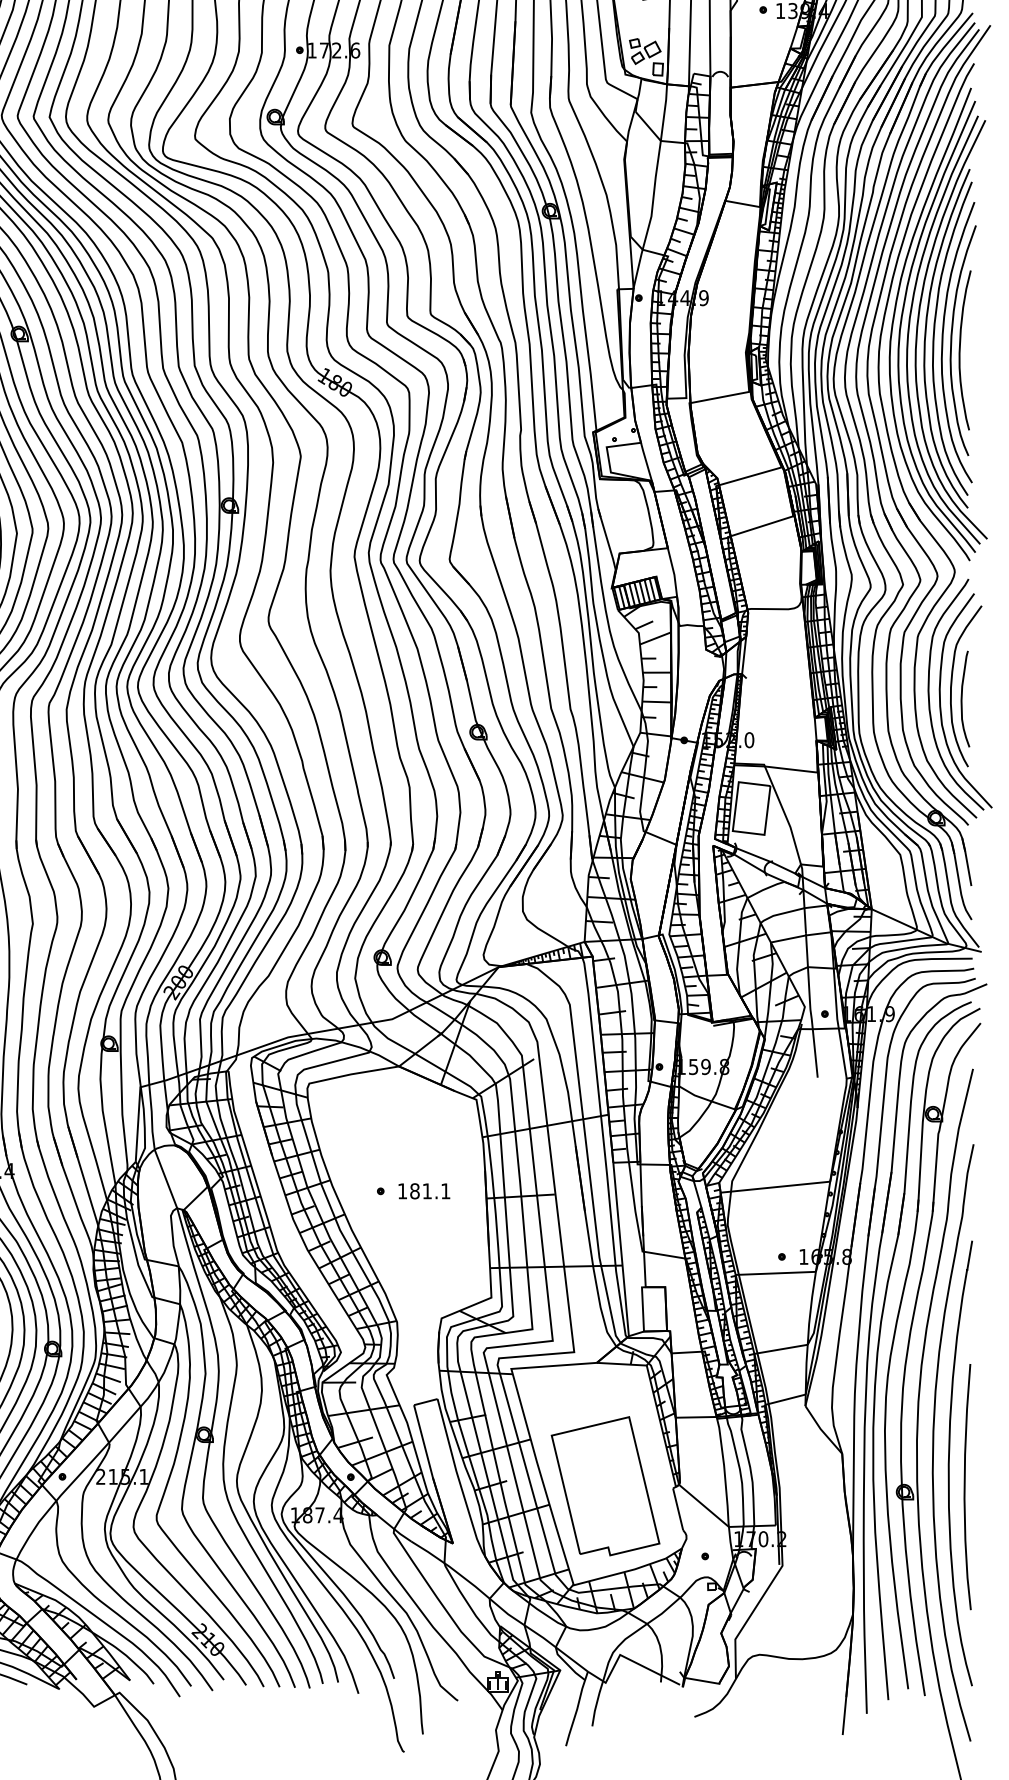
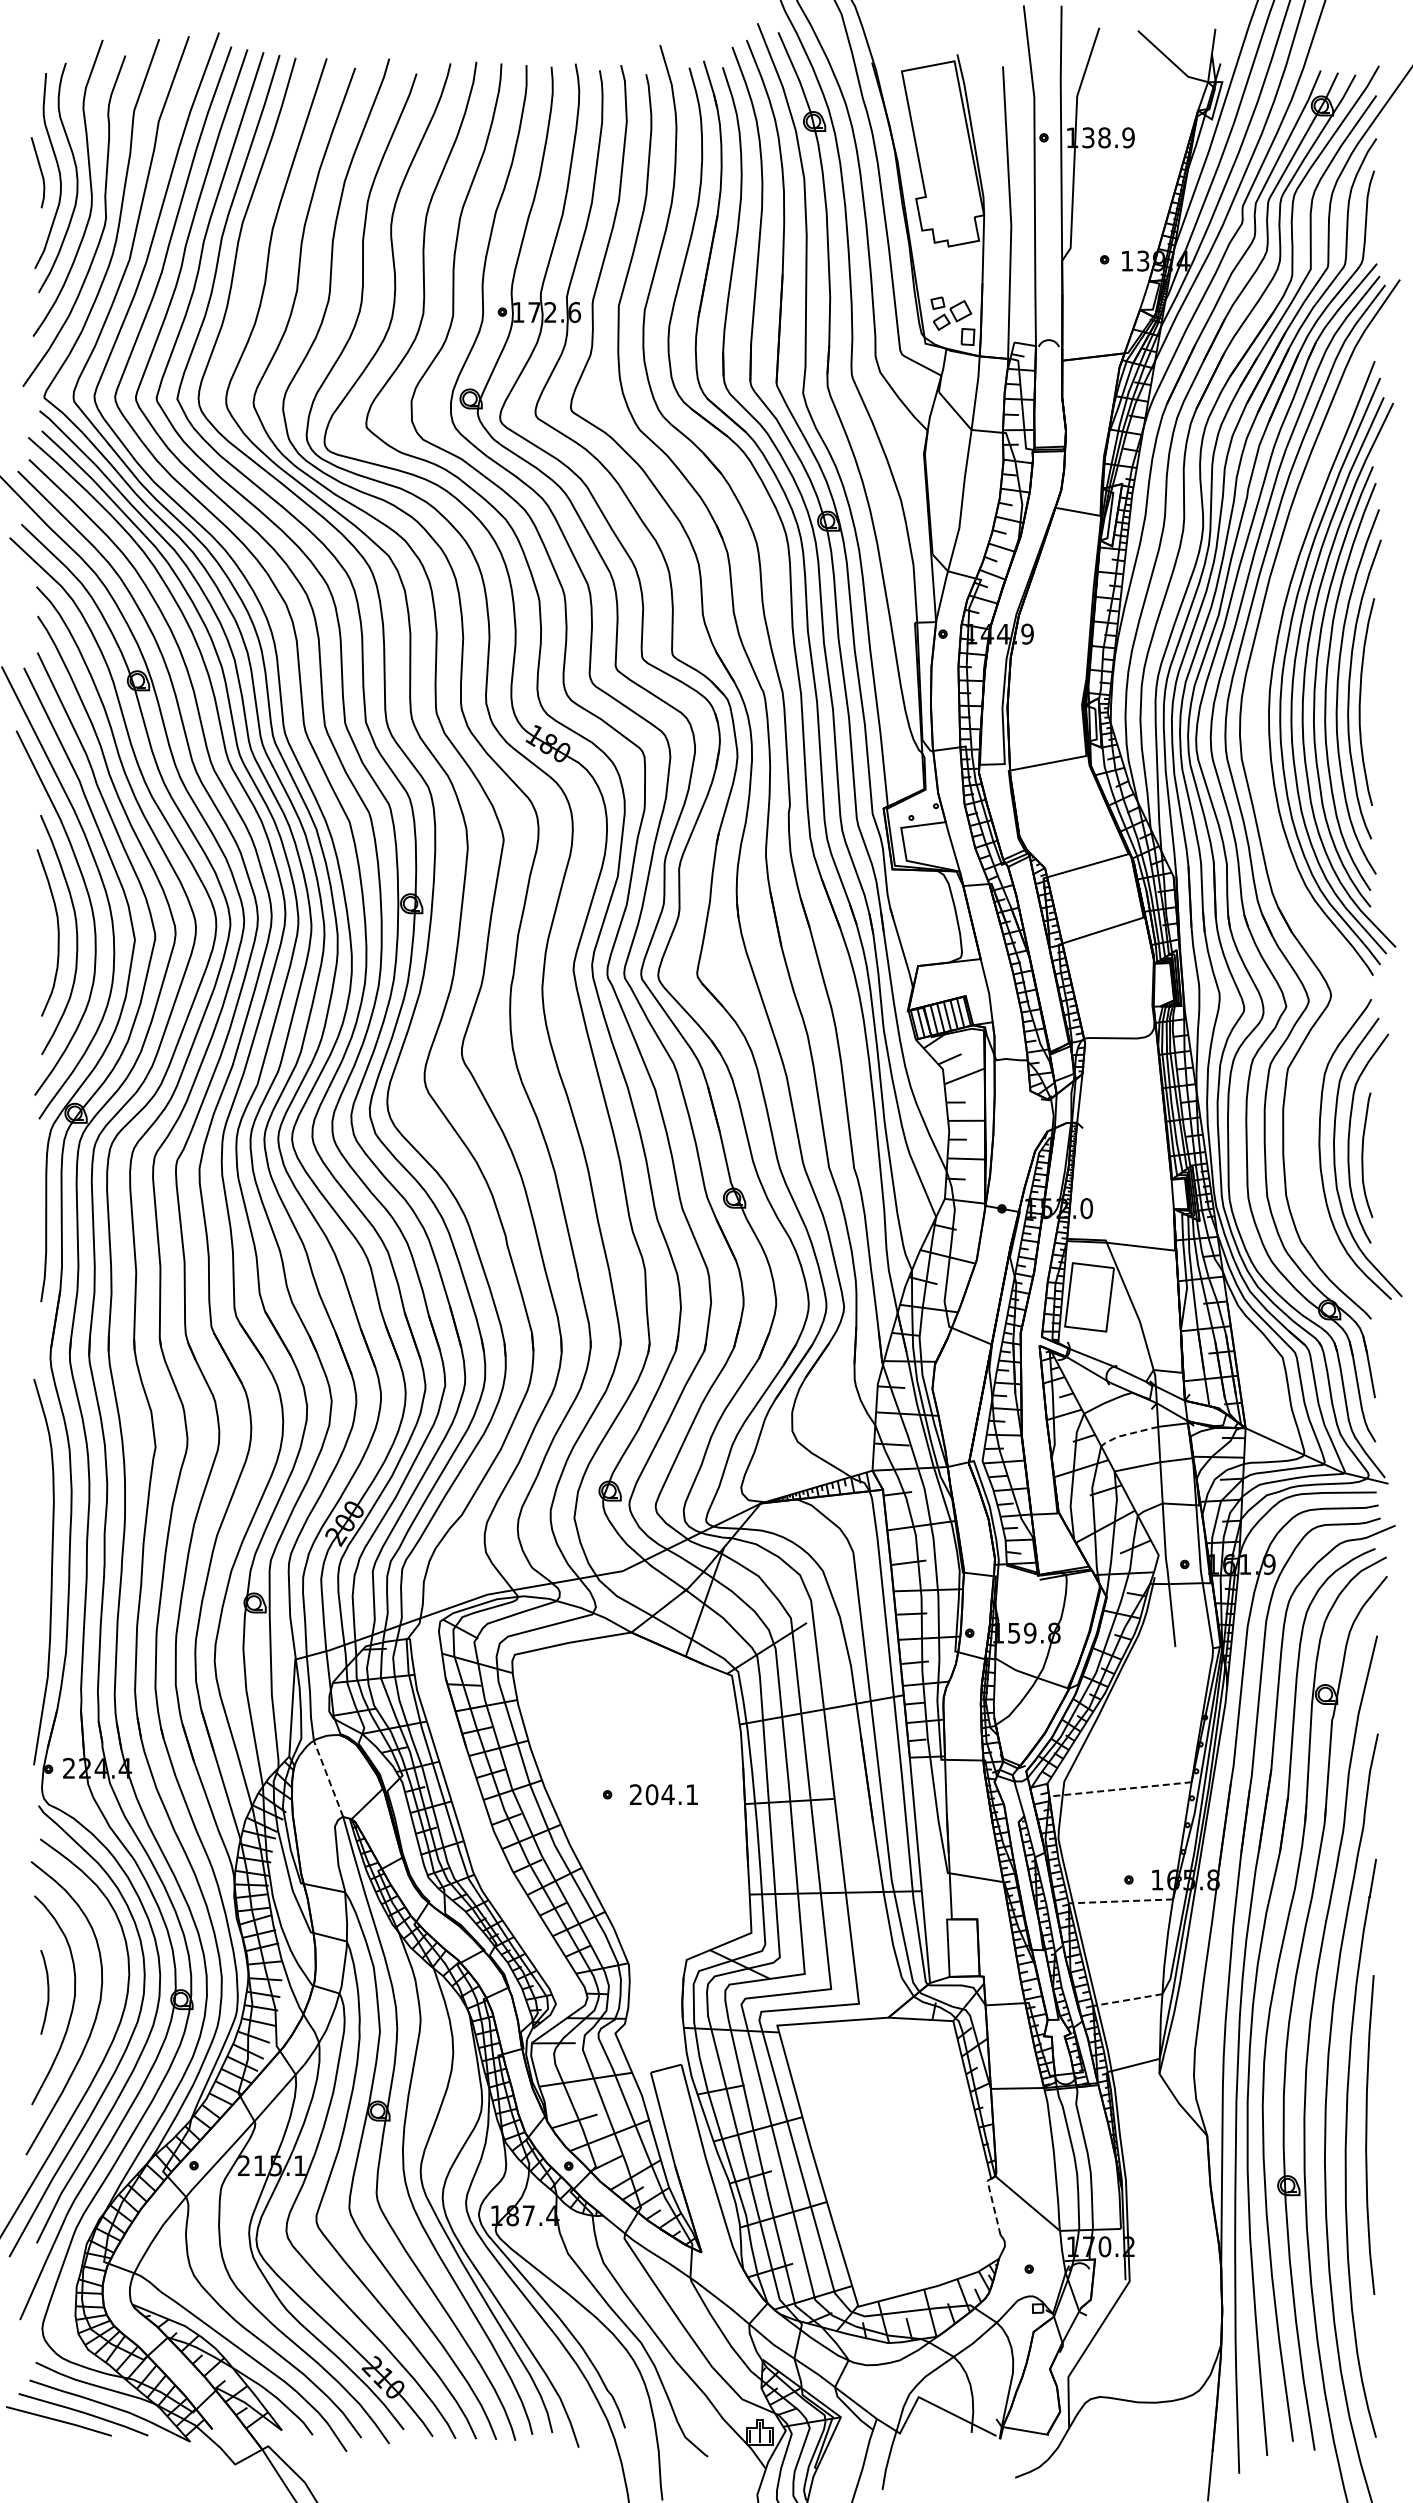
part: (892, 449) -> (1272, 831), removed
line: (780, 914) -> (1127, 1434), solid -> dashed
line: (165, 1178) -> (328, 1778), solid -> dashed
line: (775, 1187) -> (1120, 1789), solid -> dashed
text: (414, 1191) -> (651, 1794), 181.1 -> 204.1
line: (775, 1273) -> (1120, 1901), solid -> dashed
line: (780, 1349) -> (1127, 2000), solid -> dashed
part: (605, 1485) -> (899, 2177), removed
curve: (965, 1486) -> (1367, 2134), moved
line: (678, 1508) -> (994, 2207), solid -> dashed

